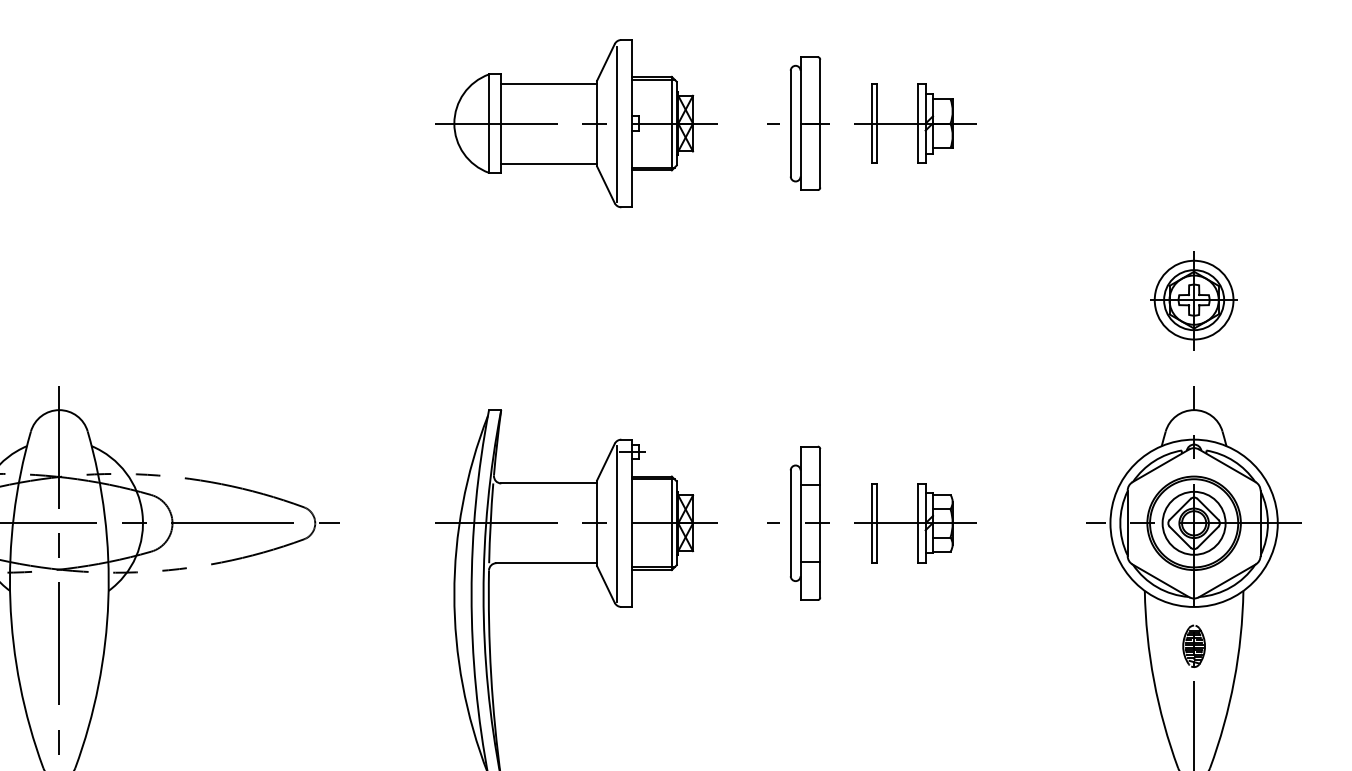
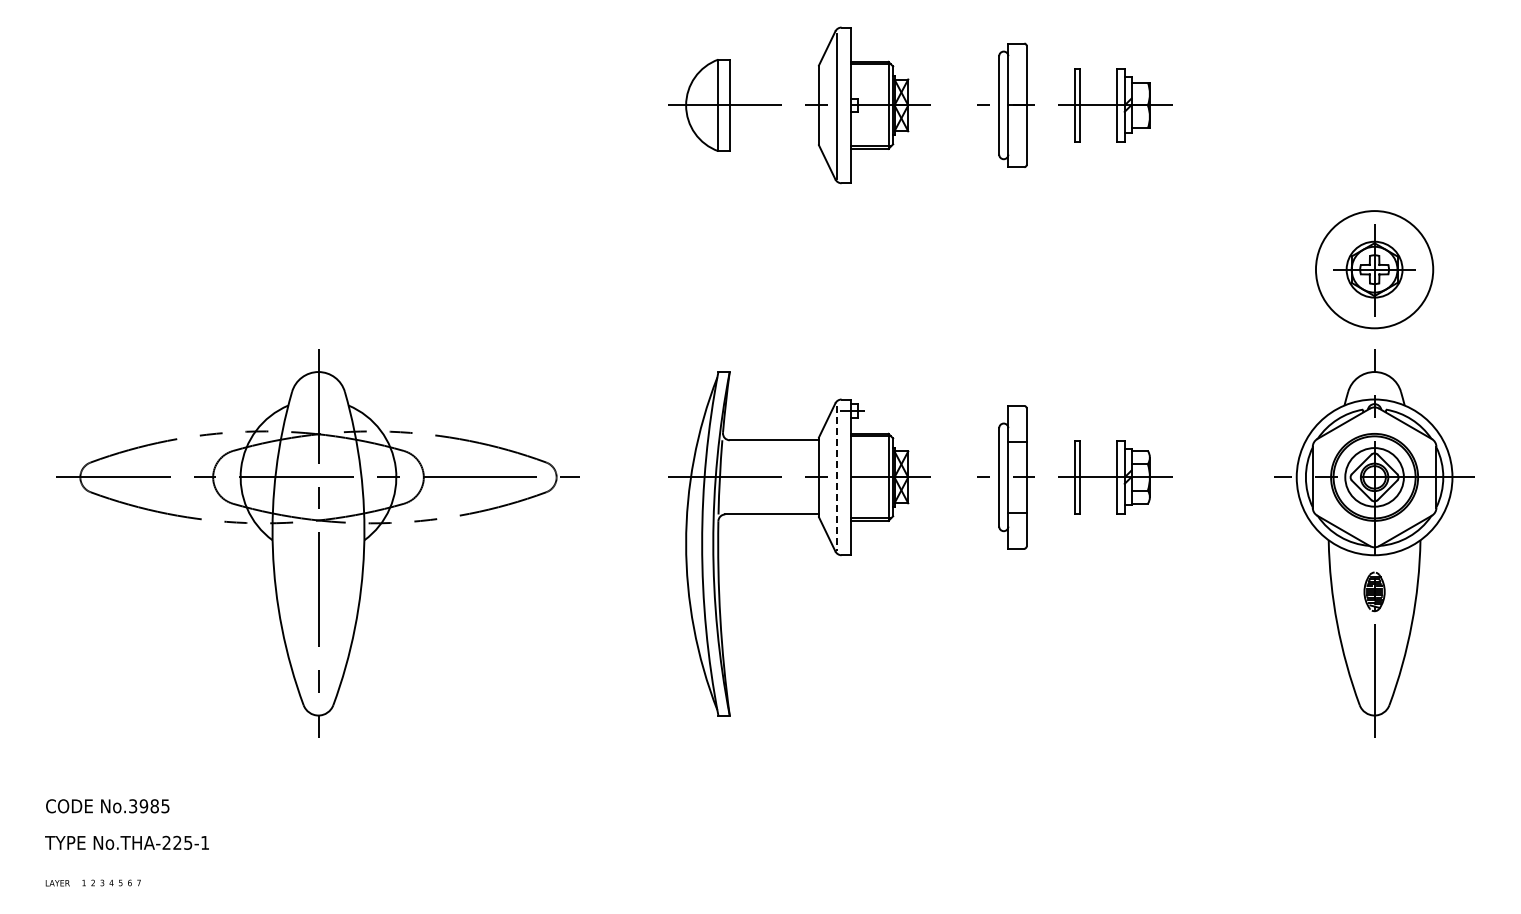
line: (548, 83) -> (773, 68), removed
line: (548, 163) -> (773, 142), removed
circle: (1194, 299) -> (1374, 269), size x1.6
line: (617, 524) -> (837, 478), solid -> dashed

